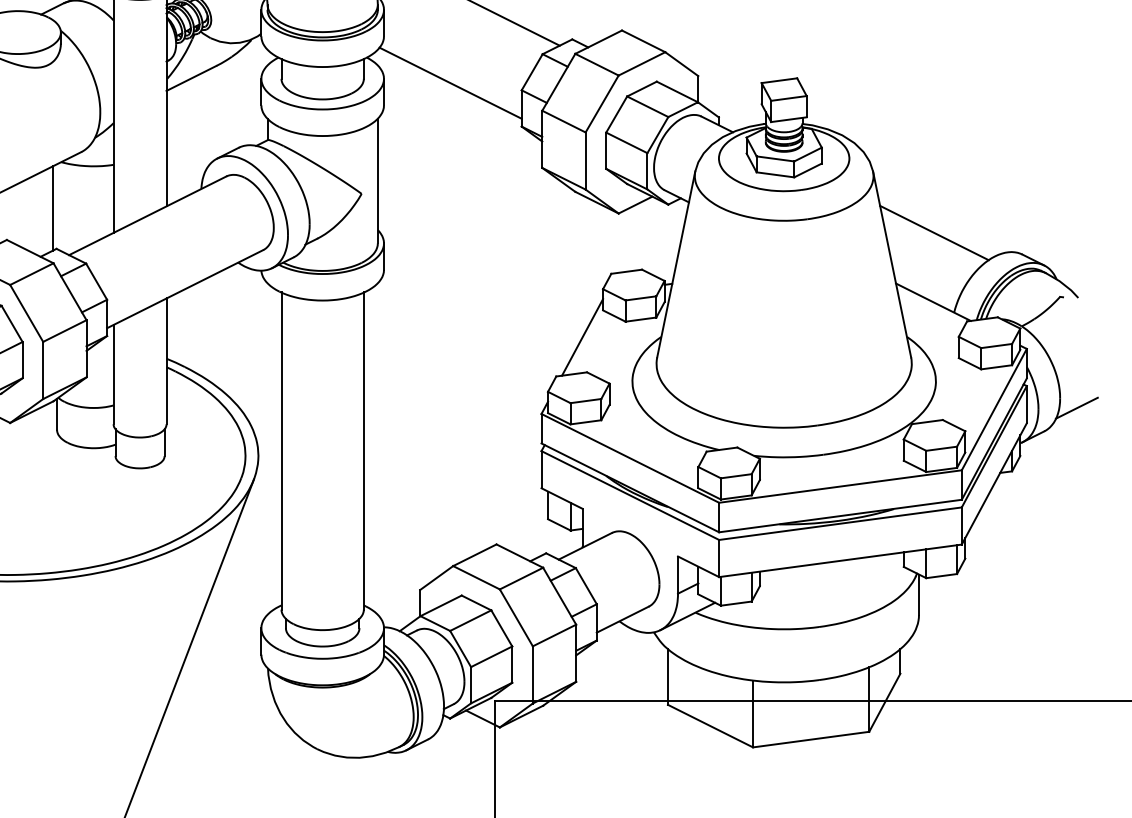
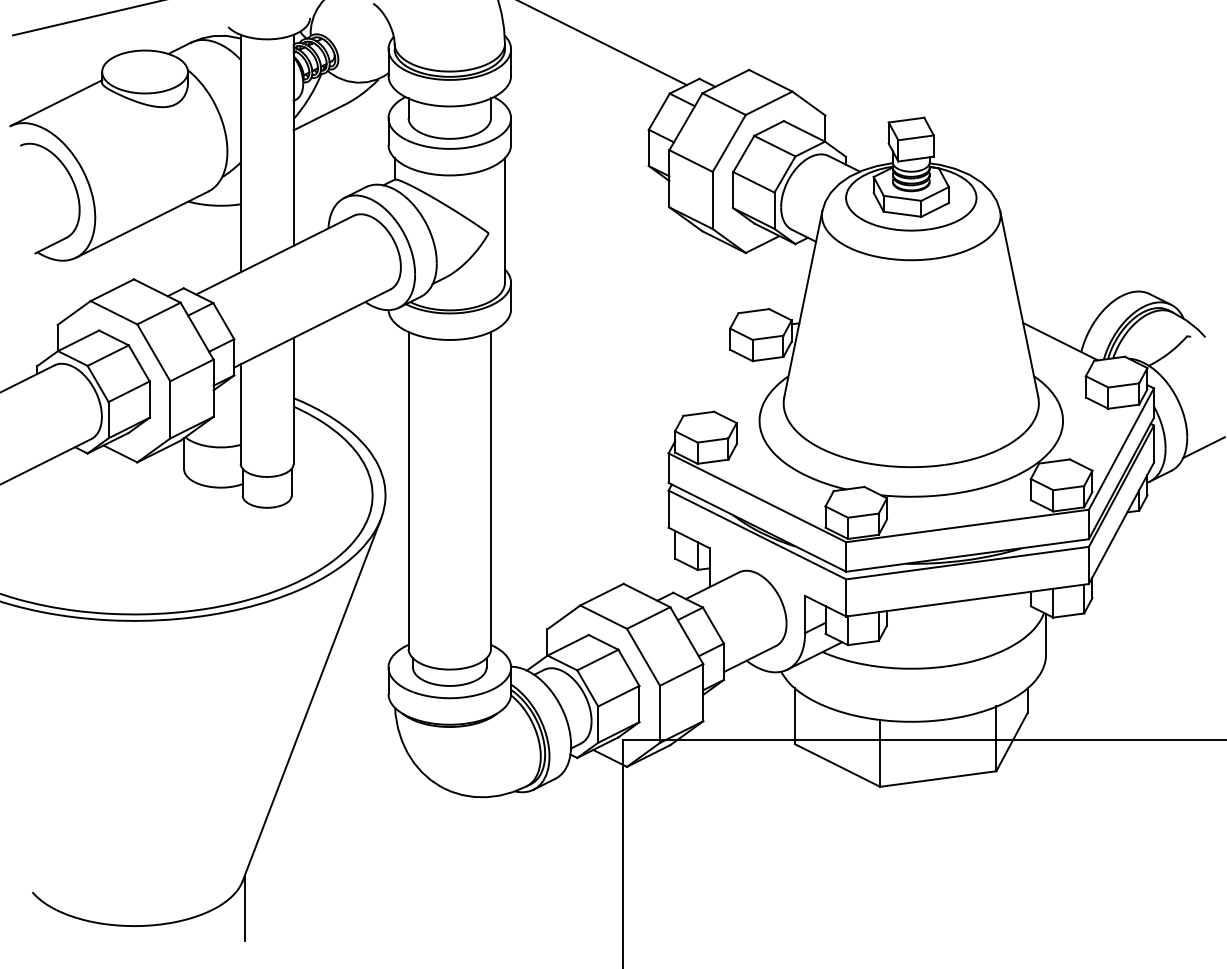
line: (450, 83) -> (577, 122), removed
line: (52, 208) -> (179, 247), removed
line: (934, 233) -> (1061, 272), removed
line: (582, 337) -> (709, 376), removed

